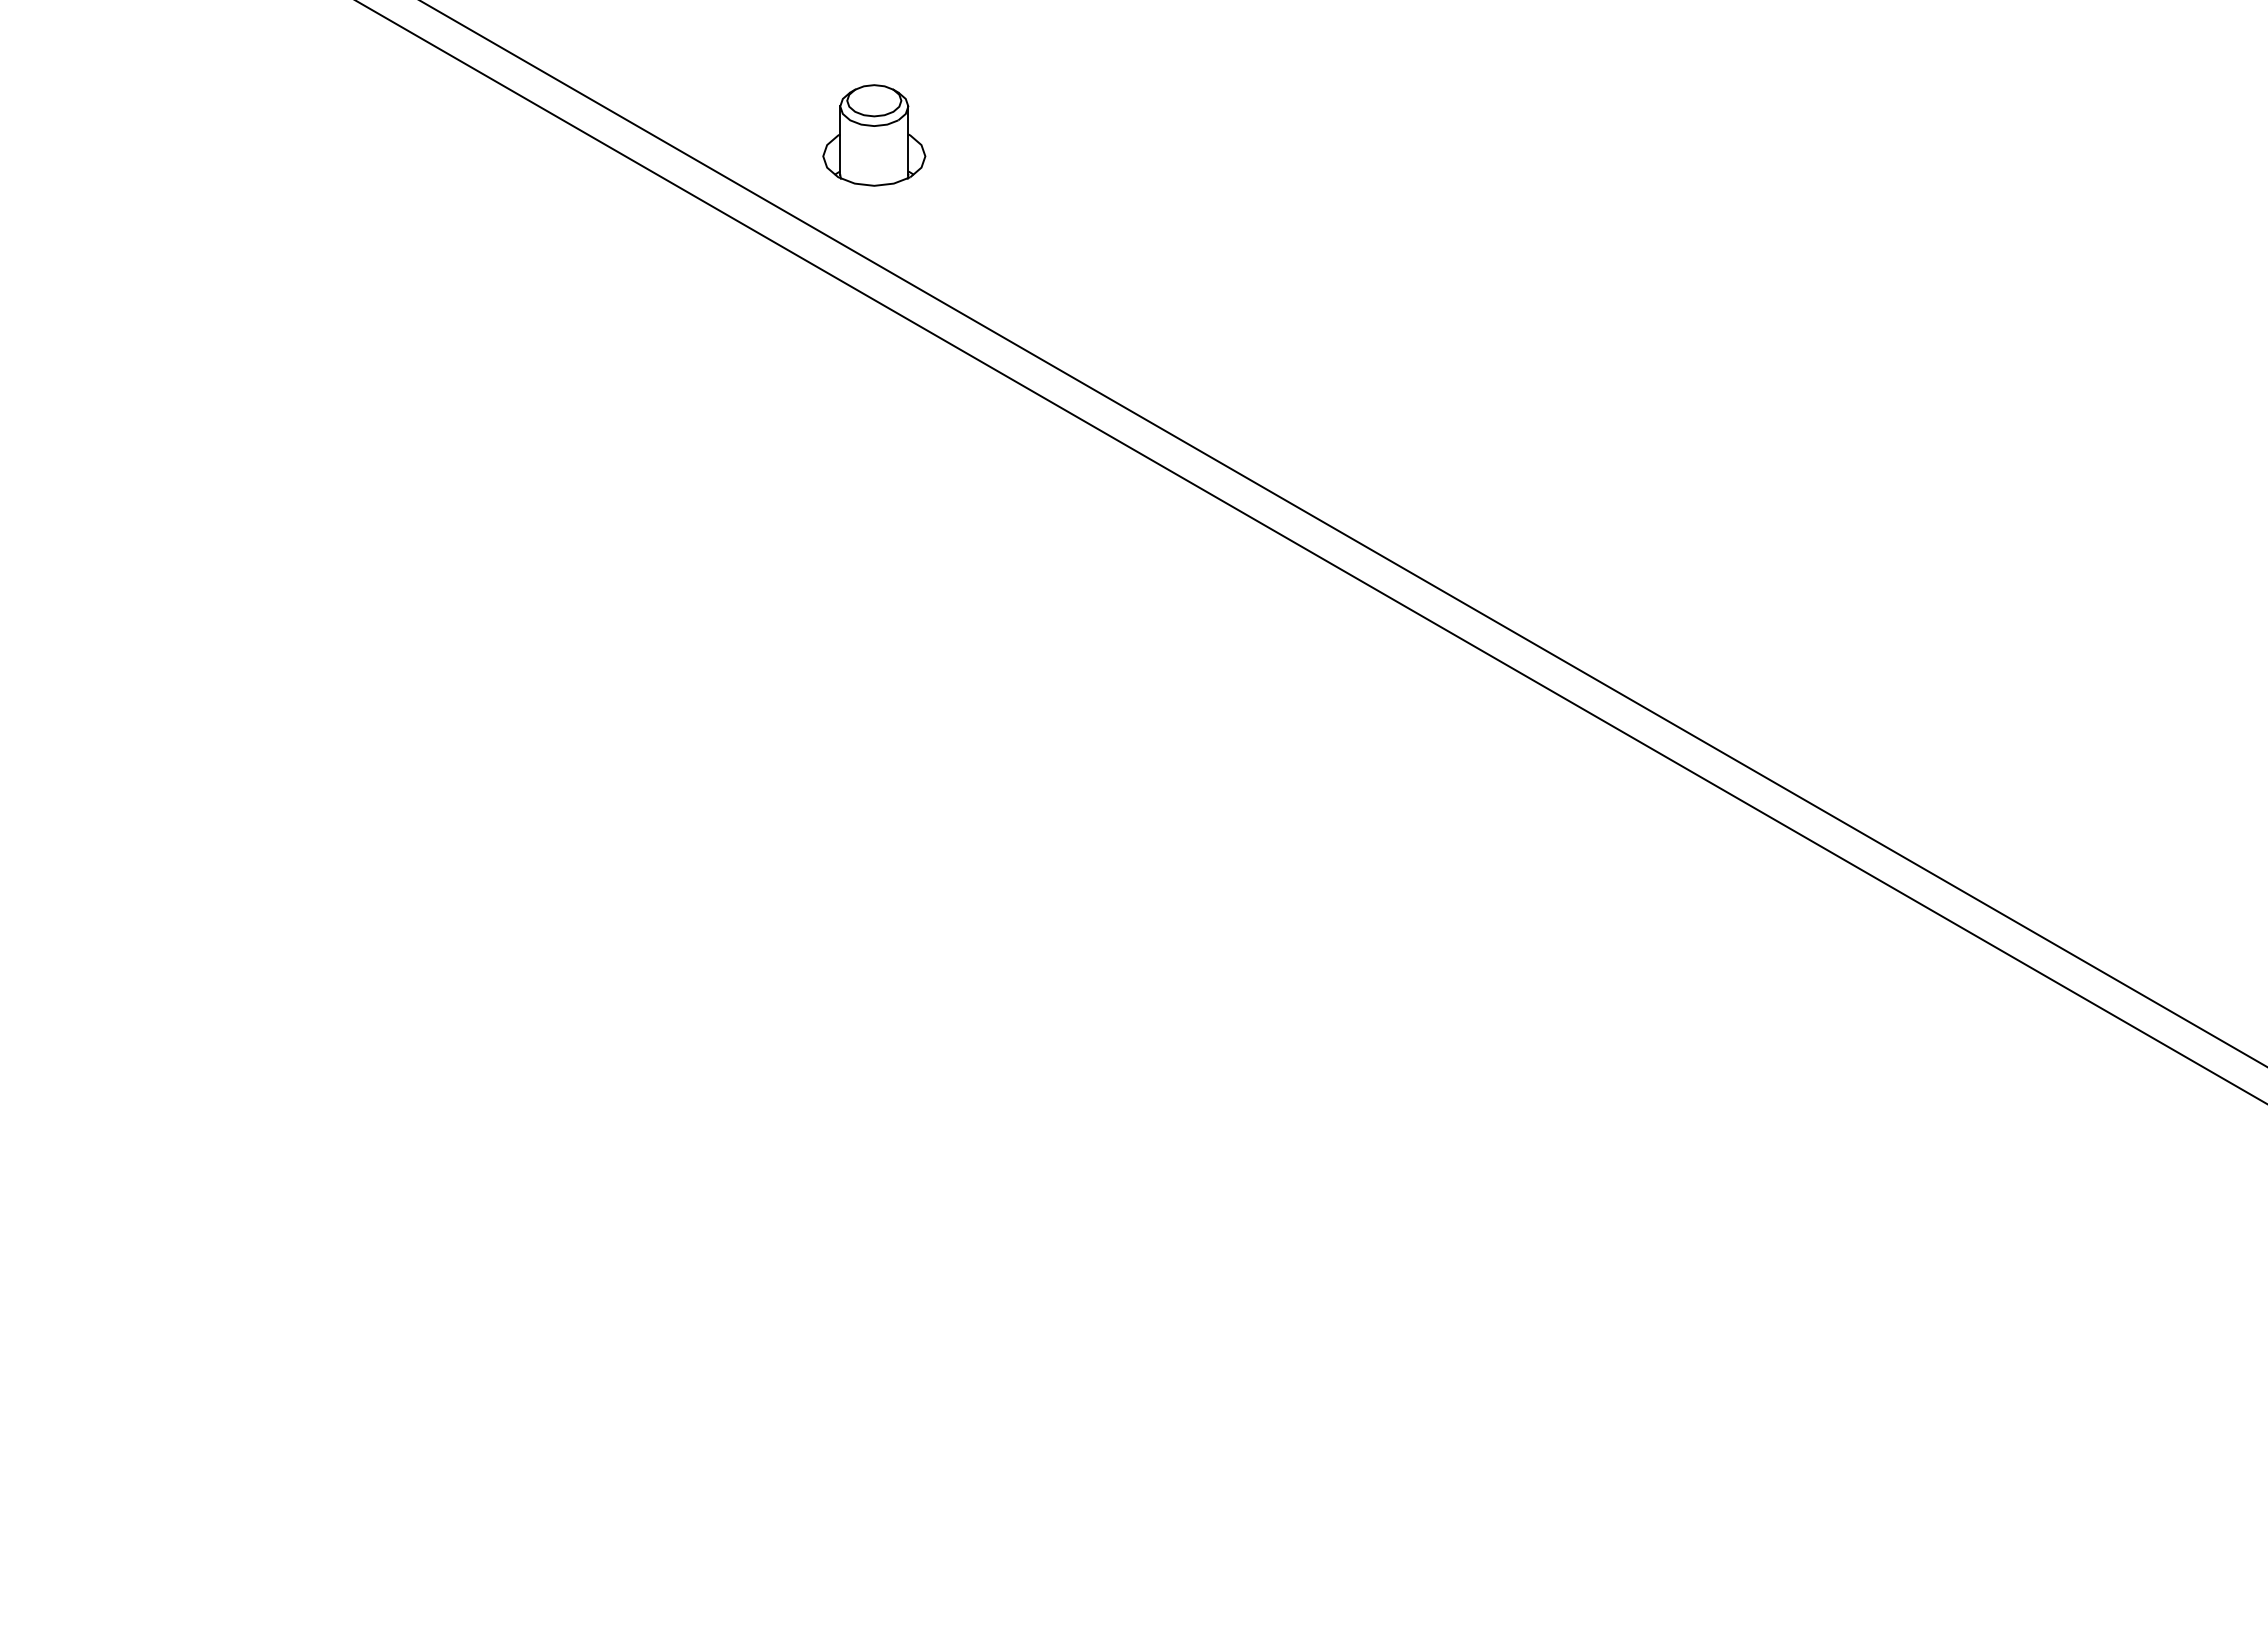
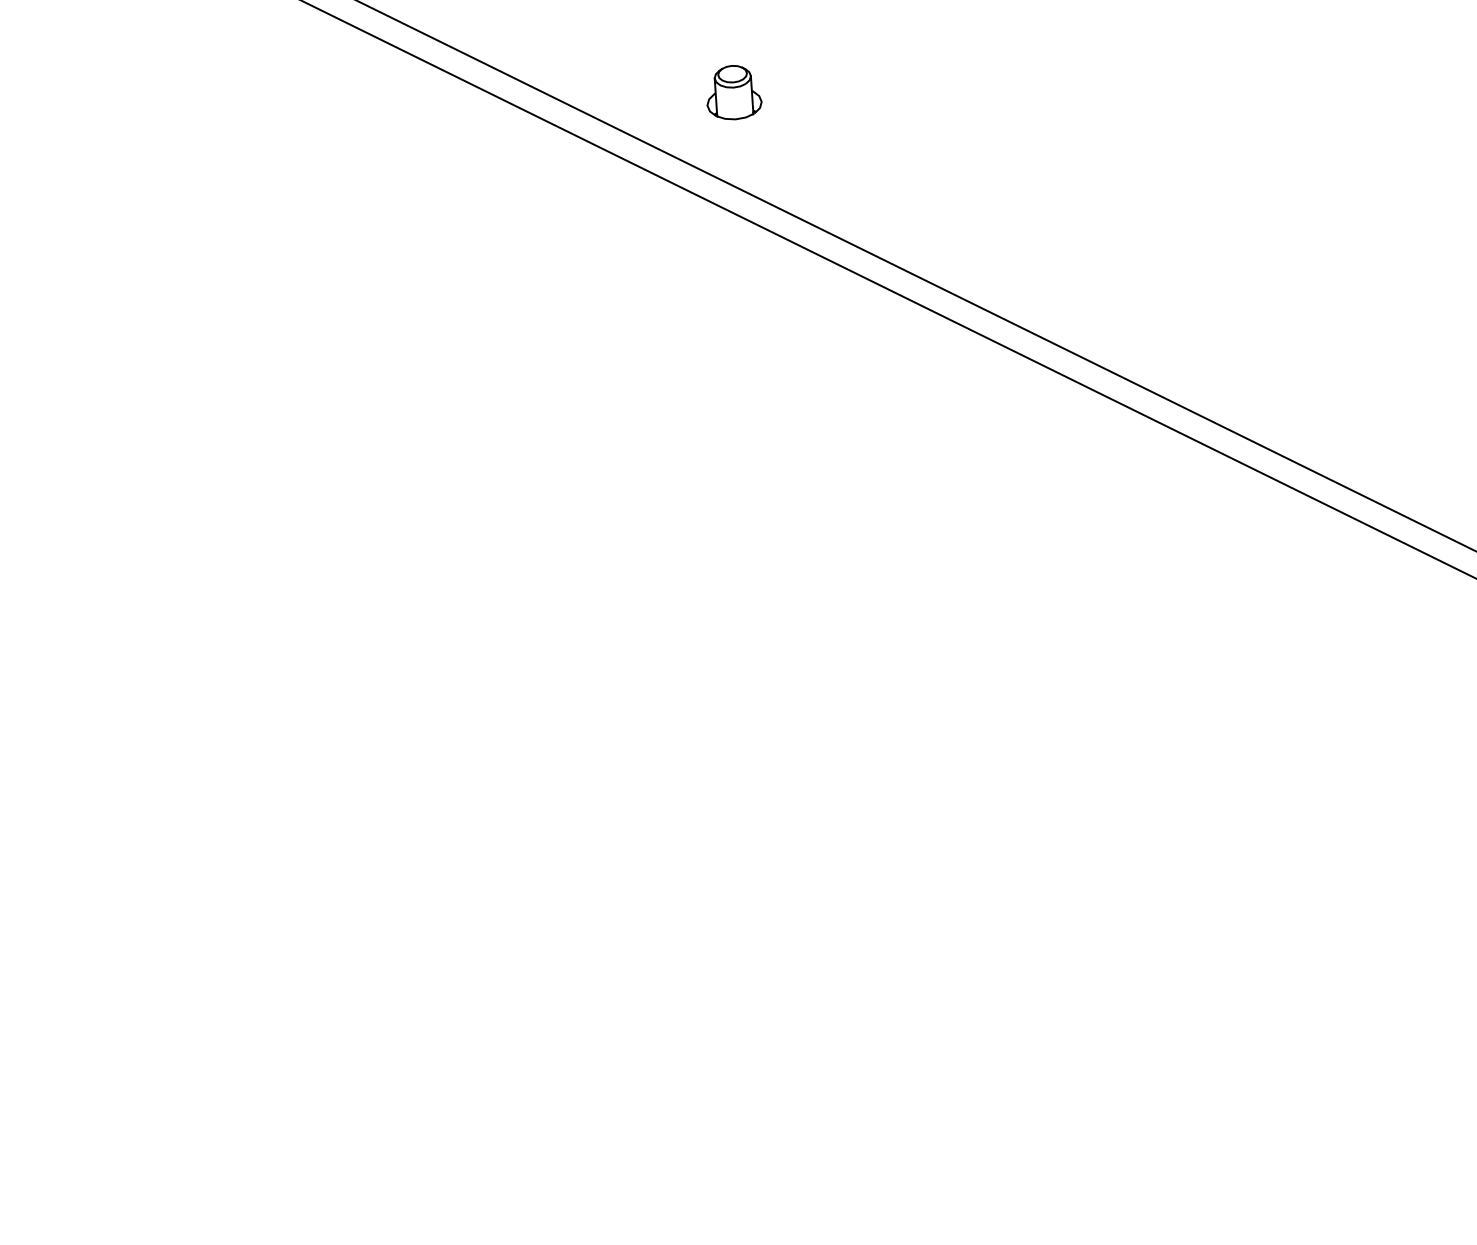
part: (874, 135) -> (733, 92), size x0.7

